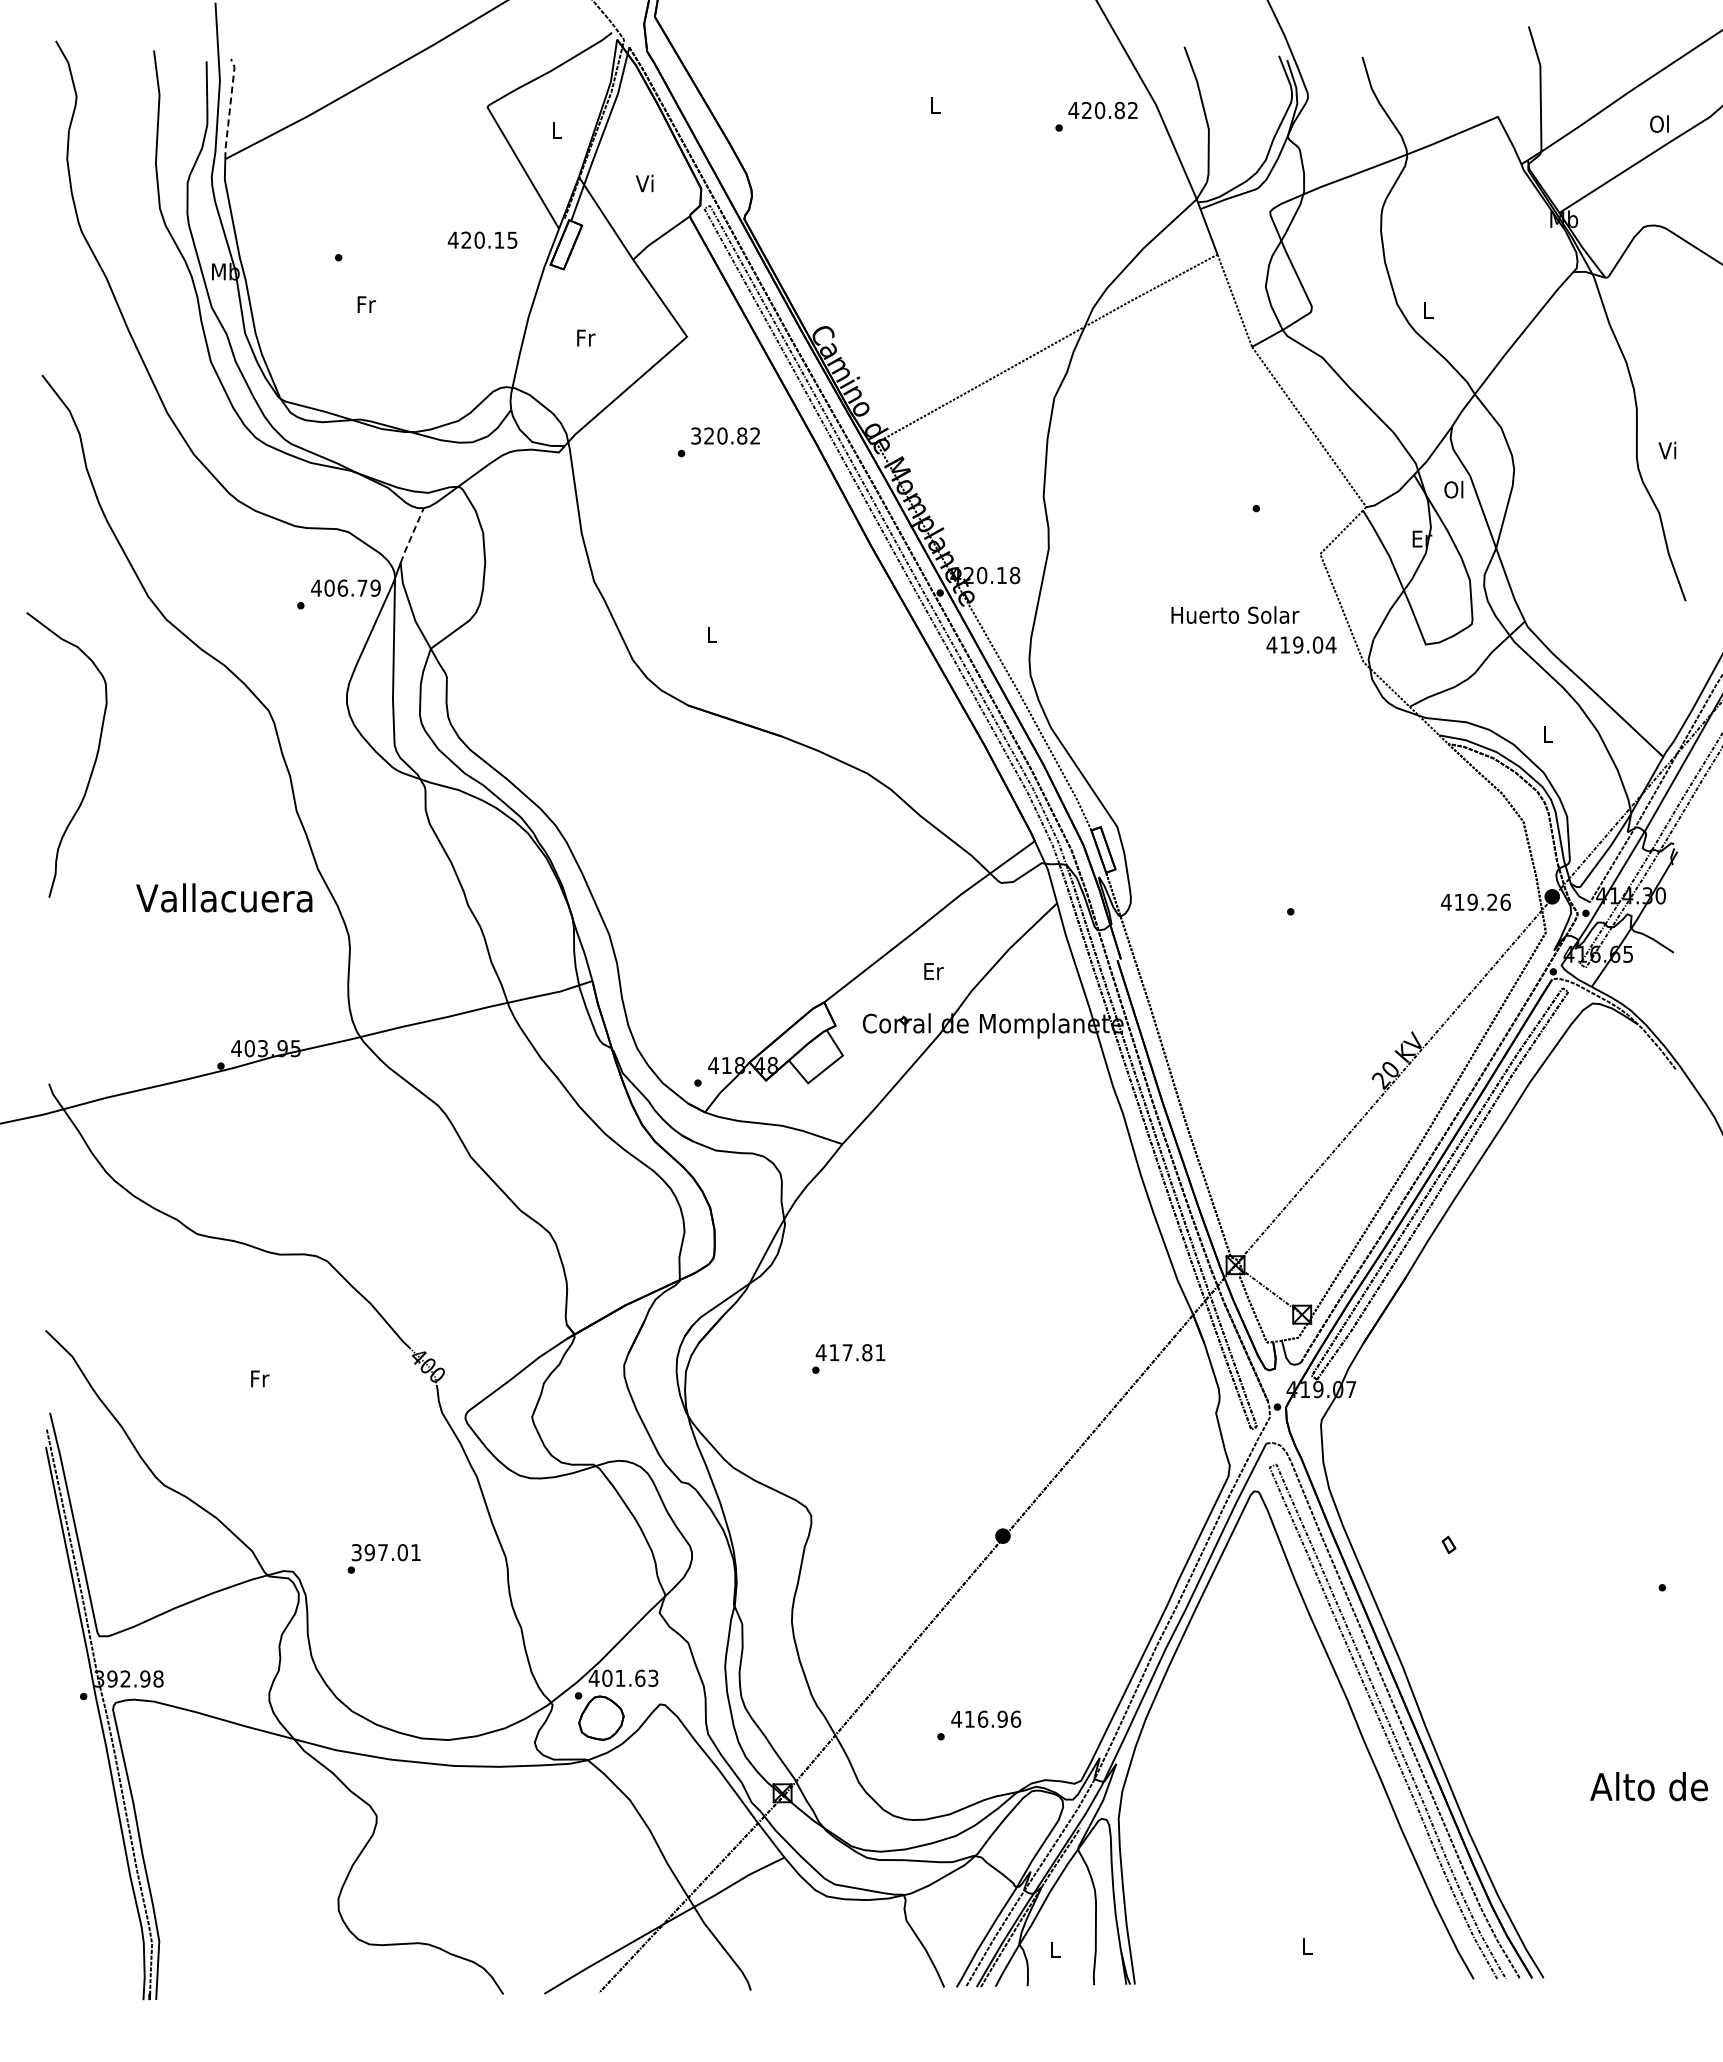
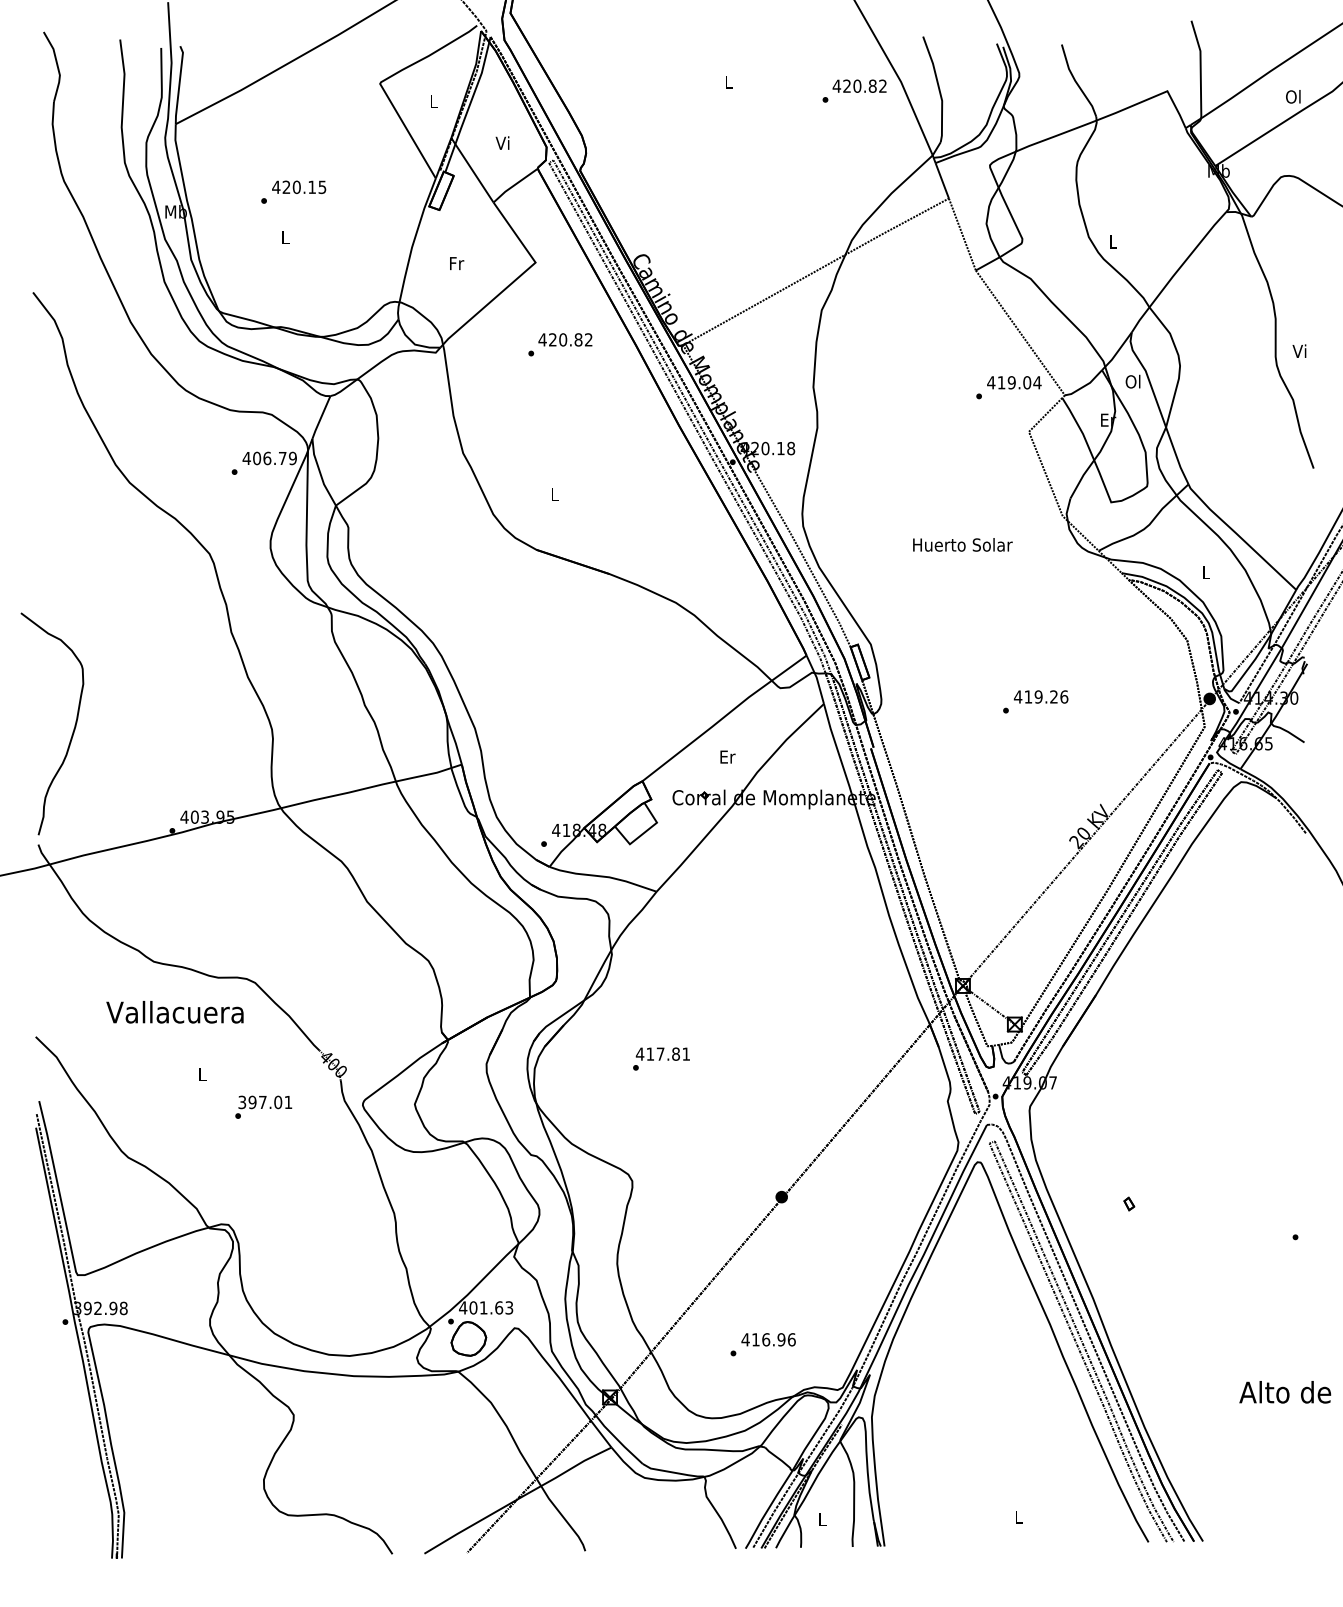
line: (229, 109) -> (179, 85), dashed -> solid
text: (482, 239) -> (299, 186), moved
text: (366, 304) -> (285, 237), Fr -> L
text: (695, 435) -> (542, 339), 320.82 -> 420.82
line: (411, 536) -> (320, 418), dashed -> solid
text: (1235, 614) -> (962, 544), moved
text: (1301, 644) -> (1014, 382), moved
curve: (93, 763) -> (73, 730), moved
text: (224, 897) -> (175, 1011), moved
text: (1475, 901) -> (1040, 696), moved
text: (260, 1378) -> (203, 1074), Fr -> L
text: (383, 1558) -> (263, 1106), moved

